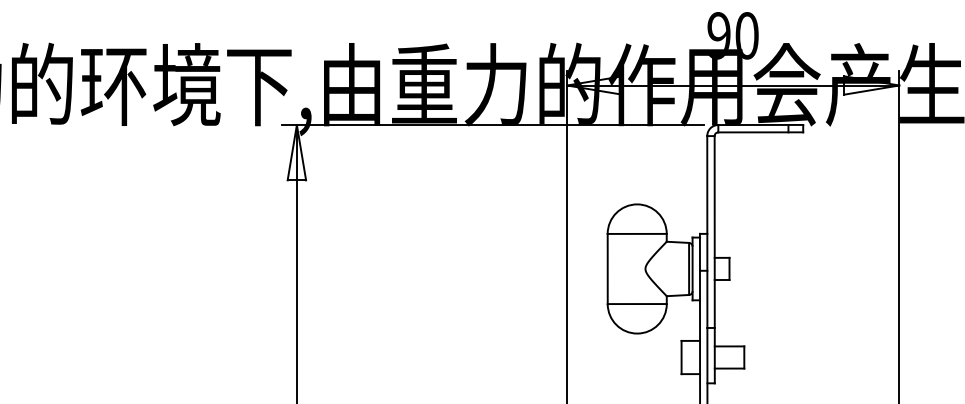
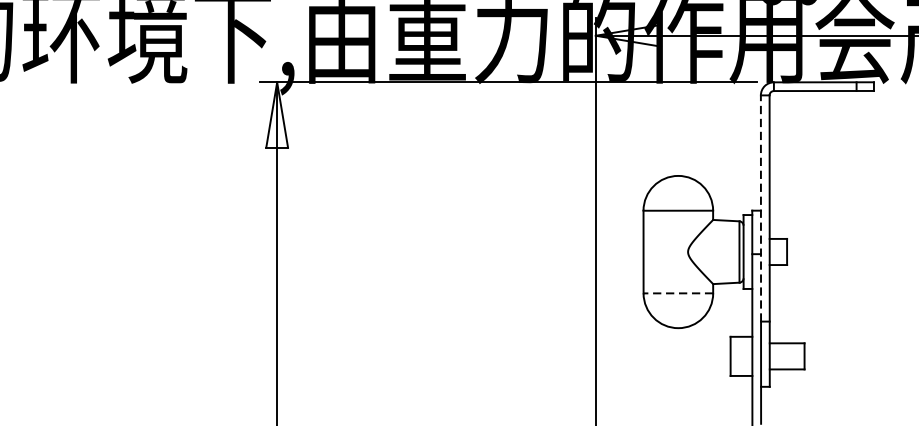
line: (707, 232) -> (761, 209), solid -> dashed
line: (637, 304) -> (678, 293), solid -> dashed

